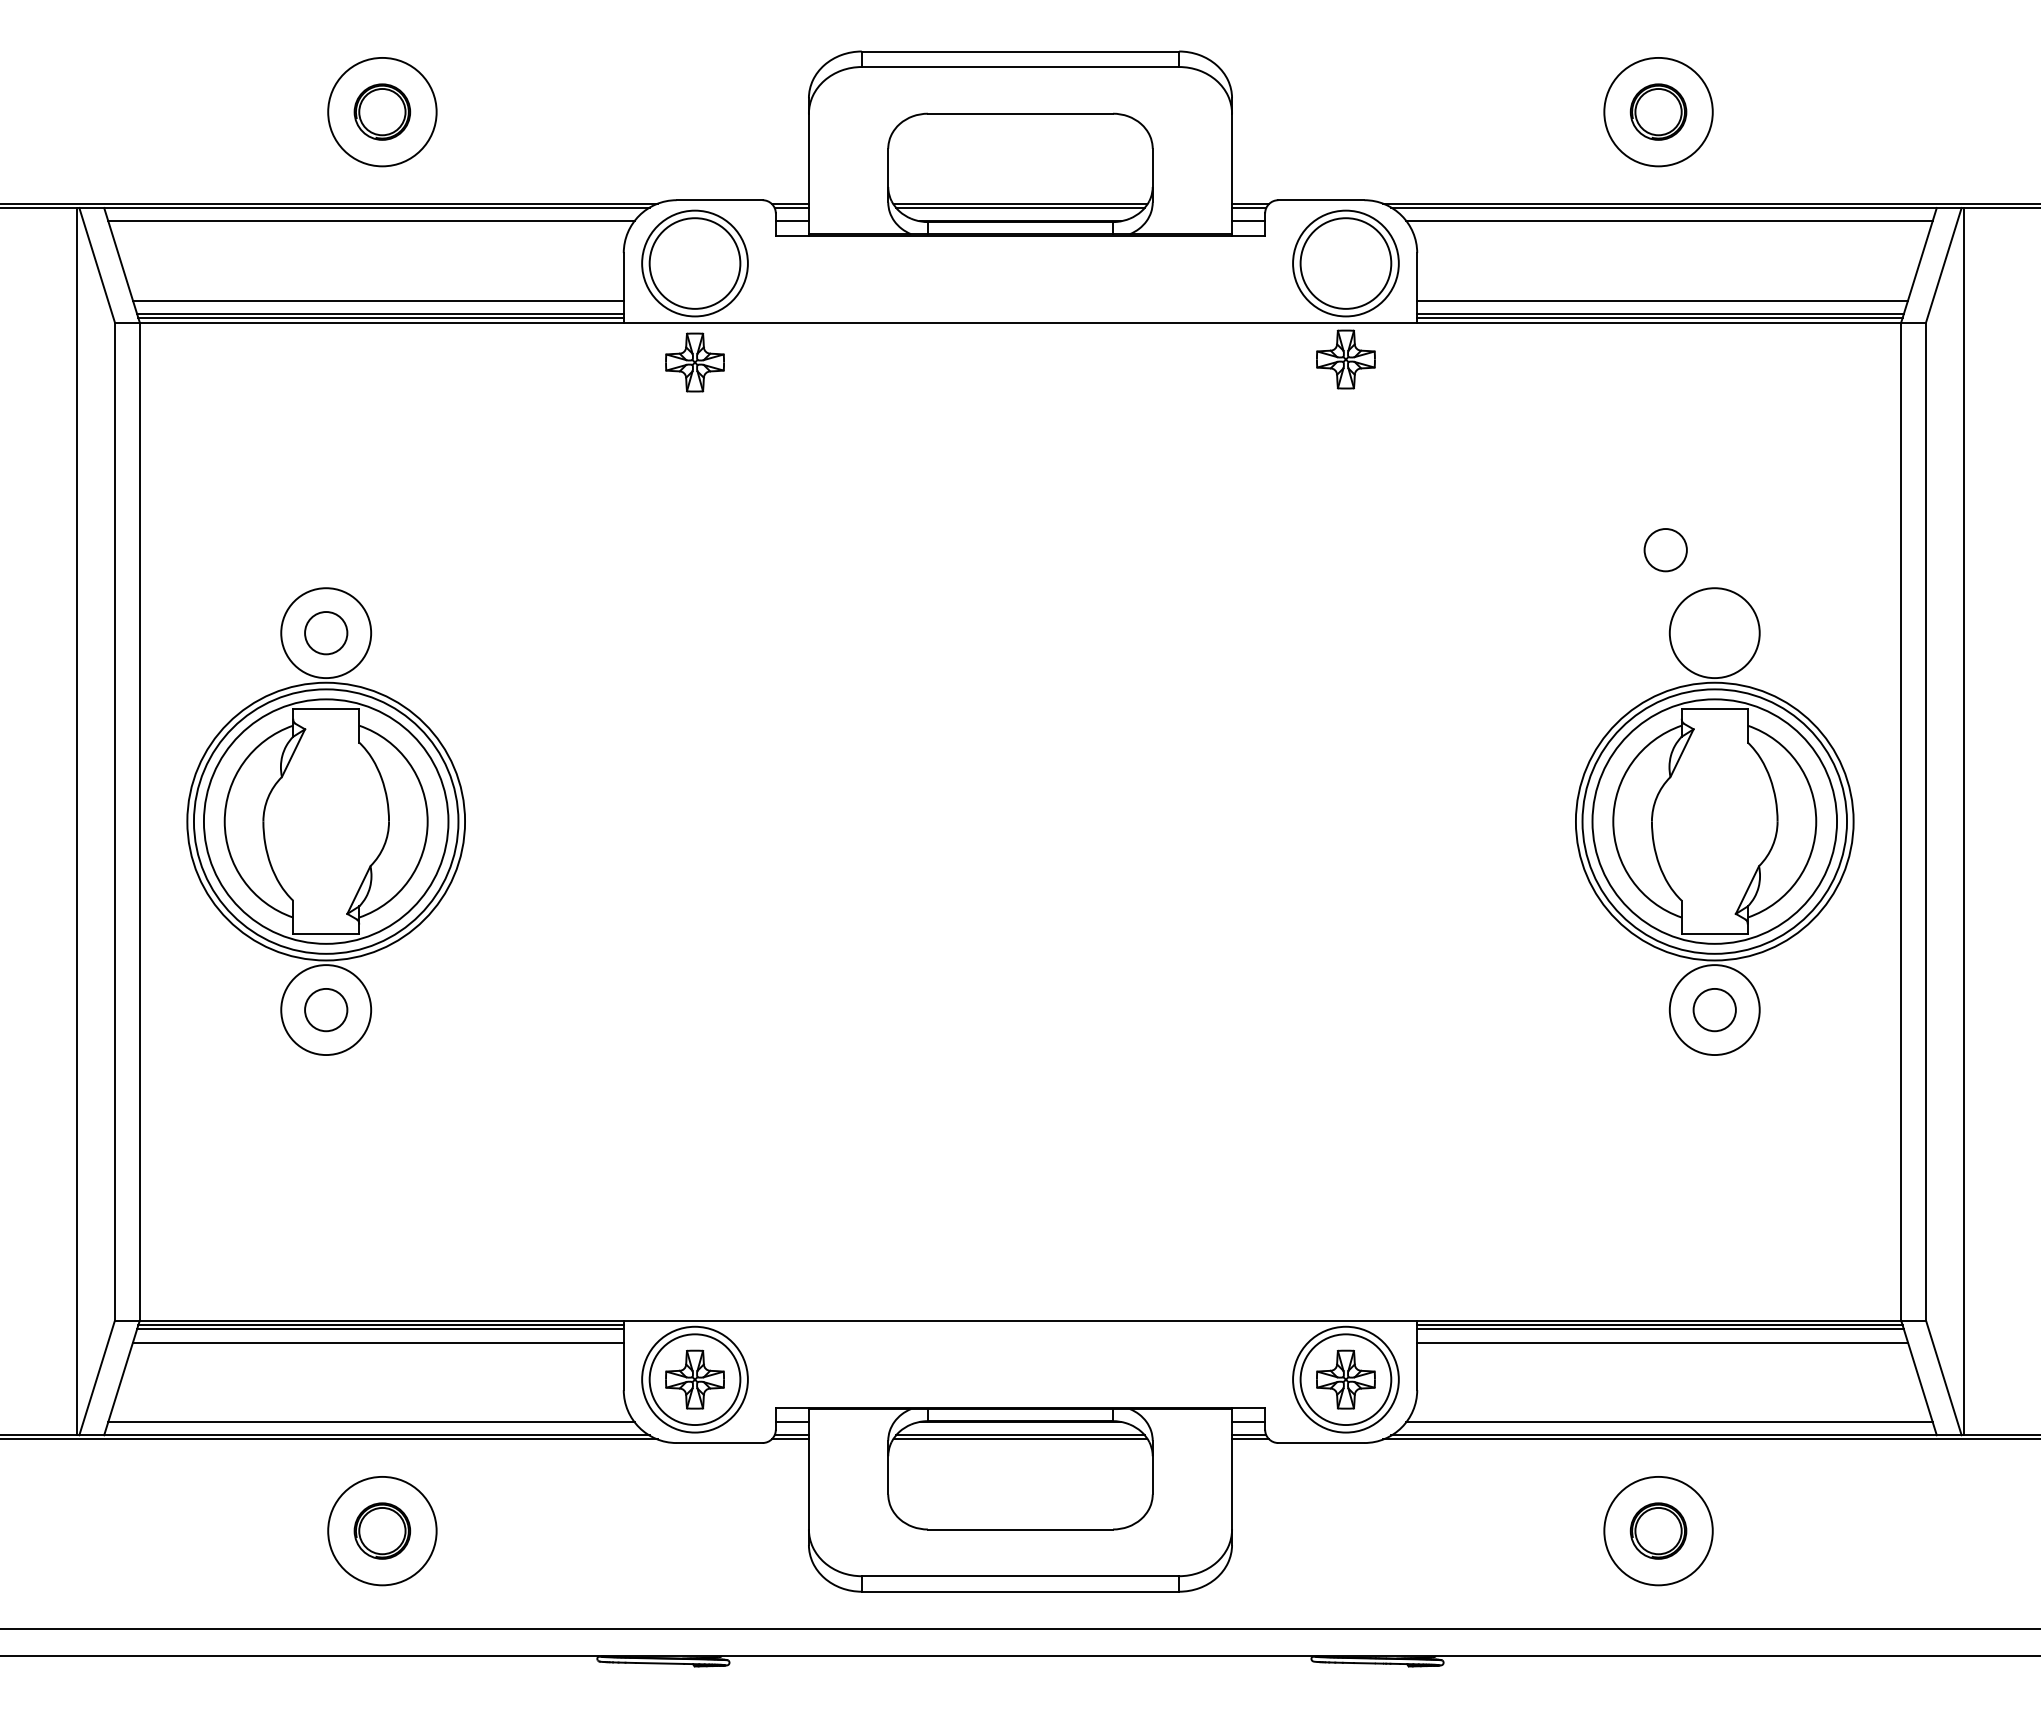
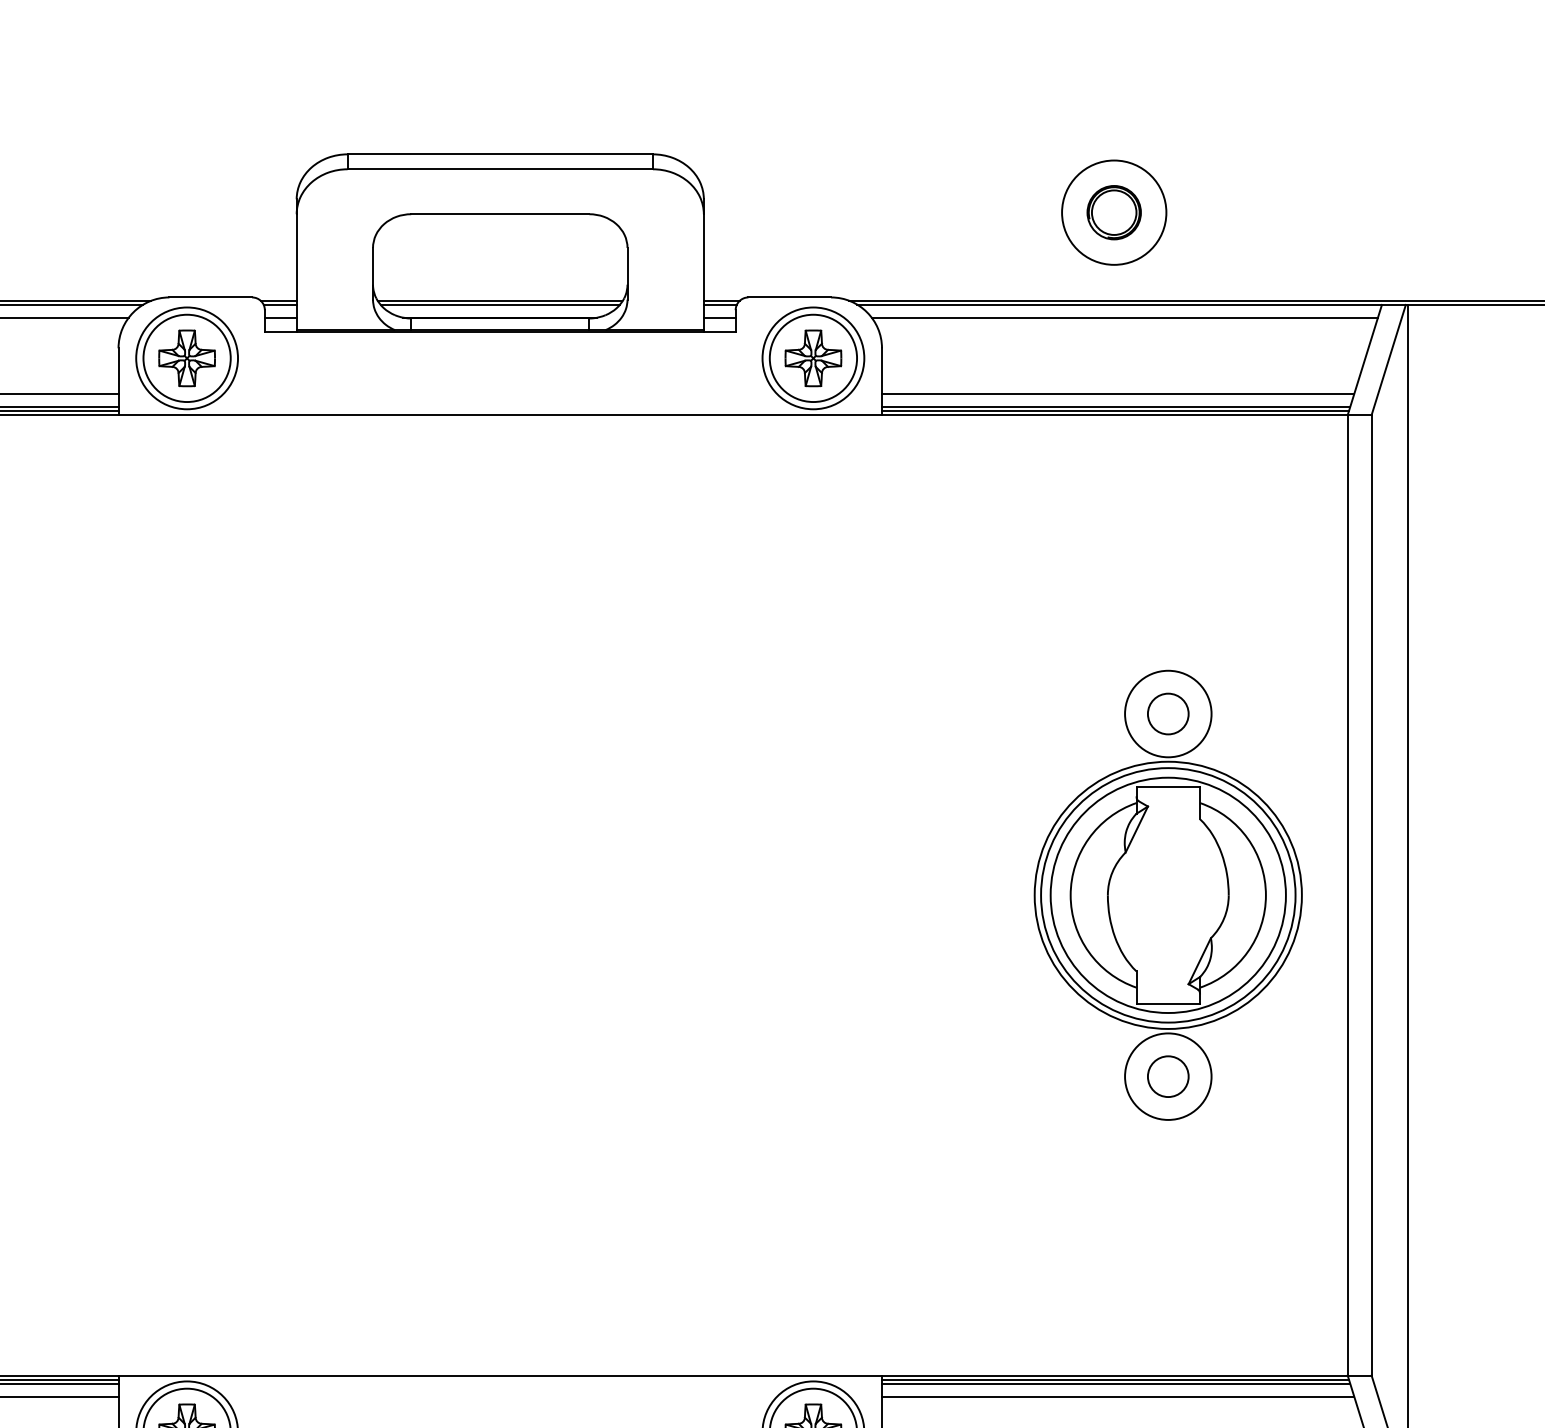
part: (1345, 359) -> (812, 358), moved
part: (694, 362) -> (186, 358), moved
circle: (1665, 550) -> (1168, 714), moved

